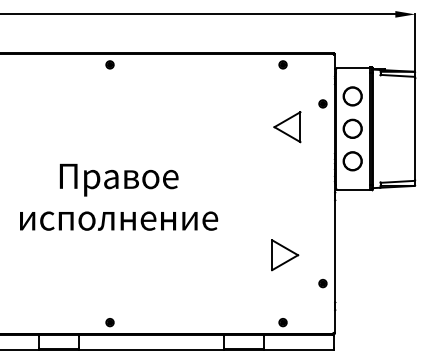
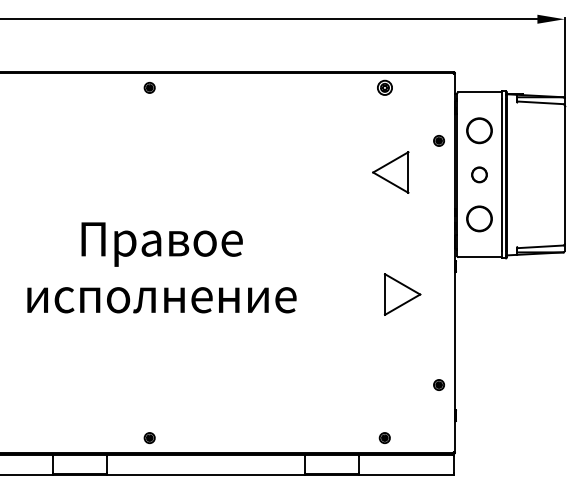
part: (282, 64) -> (384, 87), size x1.4
part: (352, 128) -> (479, 174), size x0.6
part: (285, 255) -> (402, 294), moved

